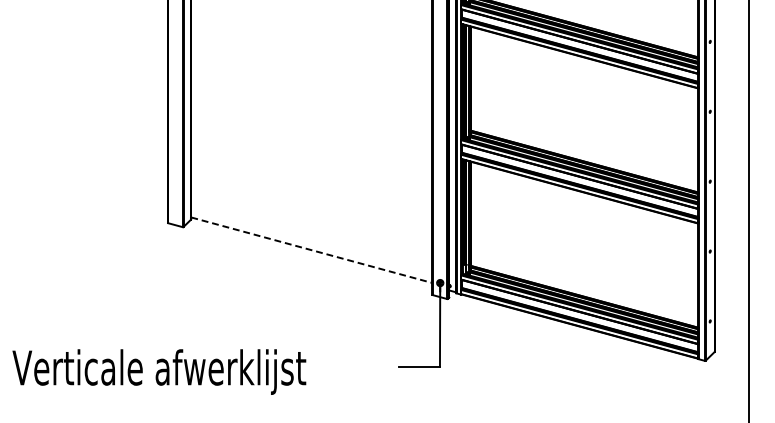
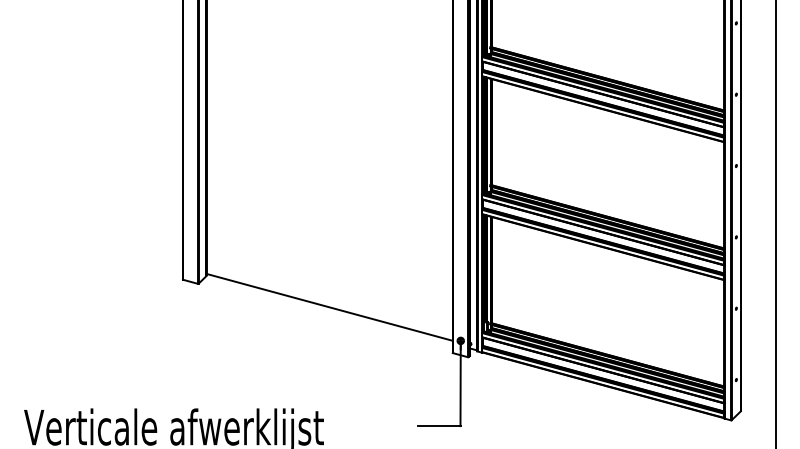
line: (312, 250) -> (330, 307), dashed -> solid

